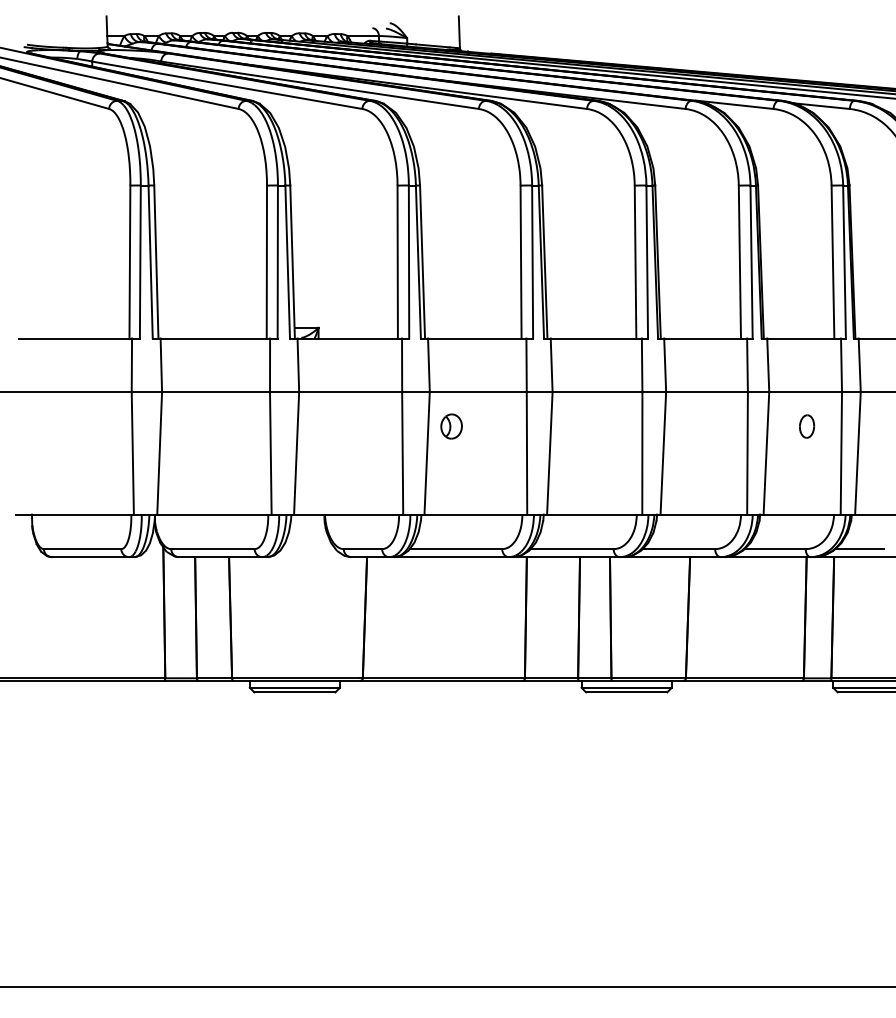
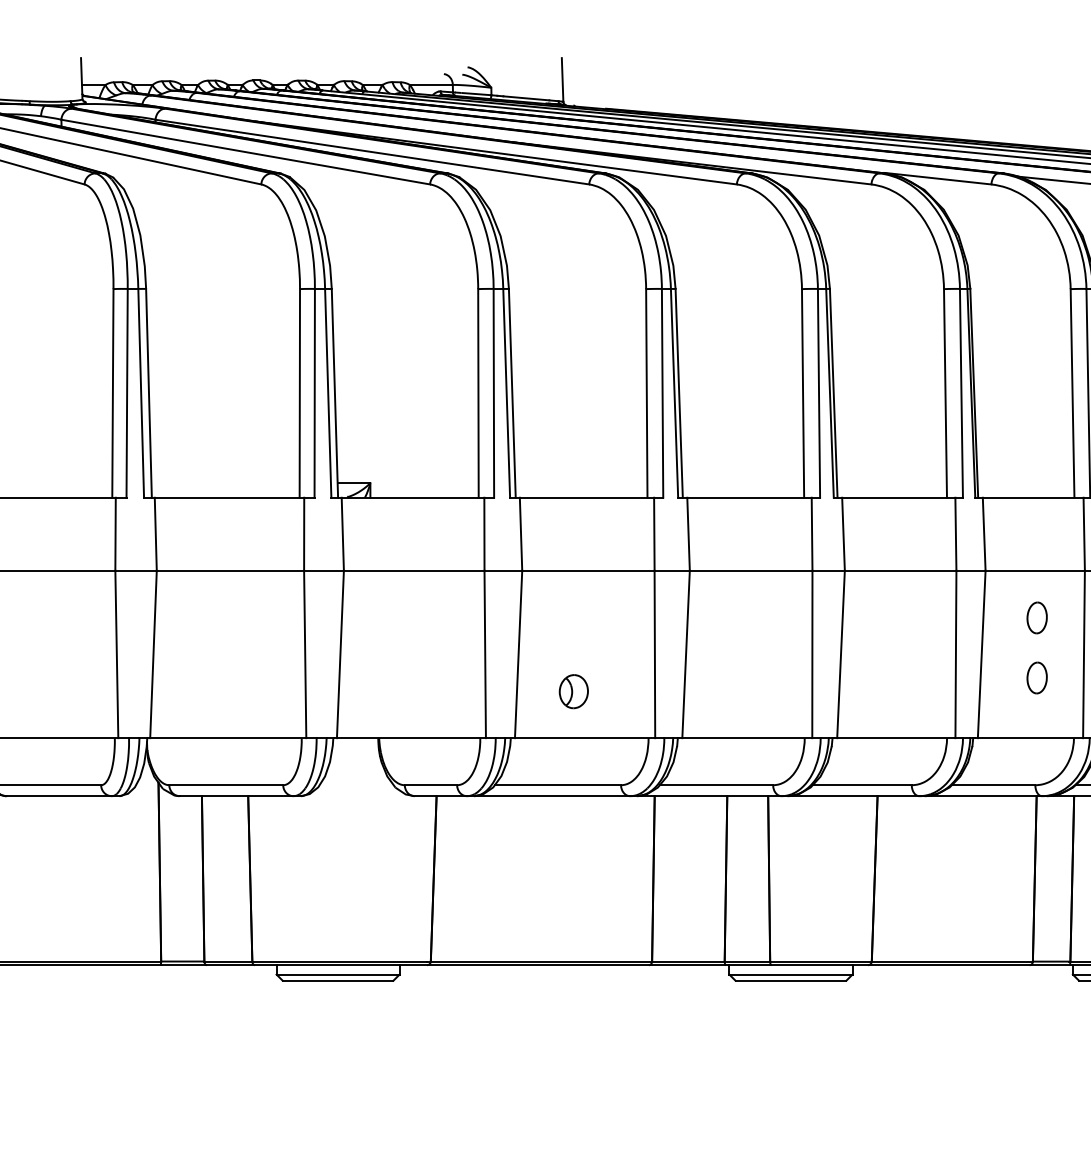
part: (451, 426) -> (573, 691), moved
part: (806, 470) -> (1036, 677), added

